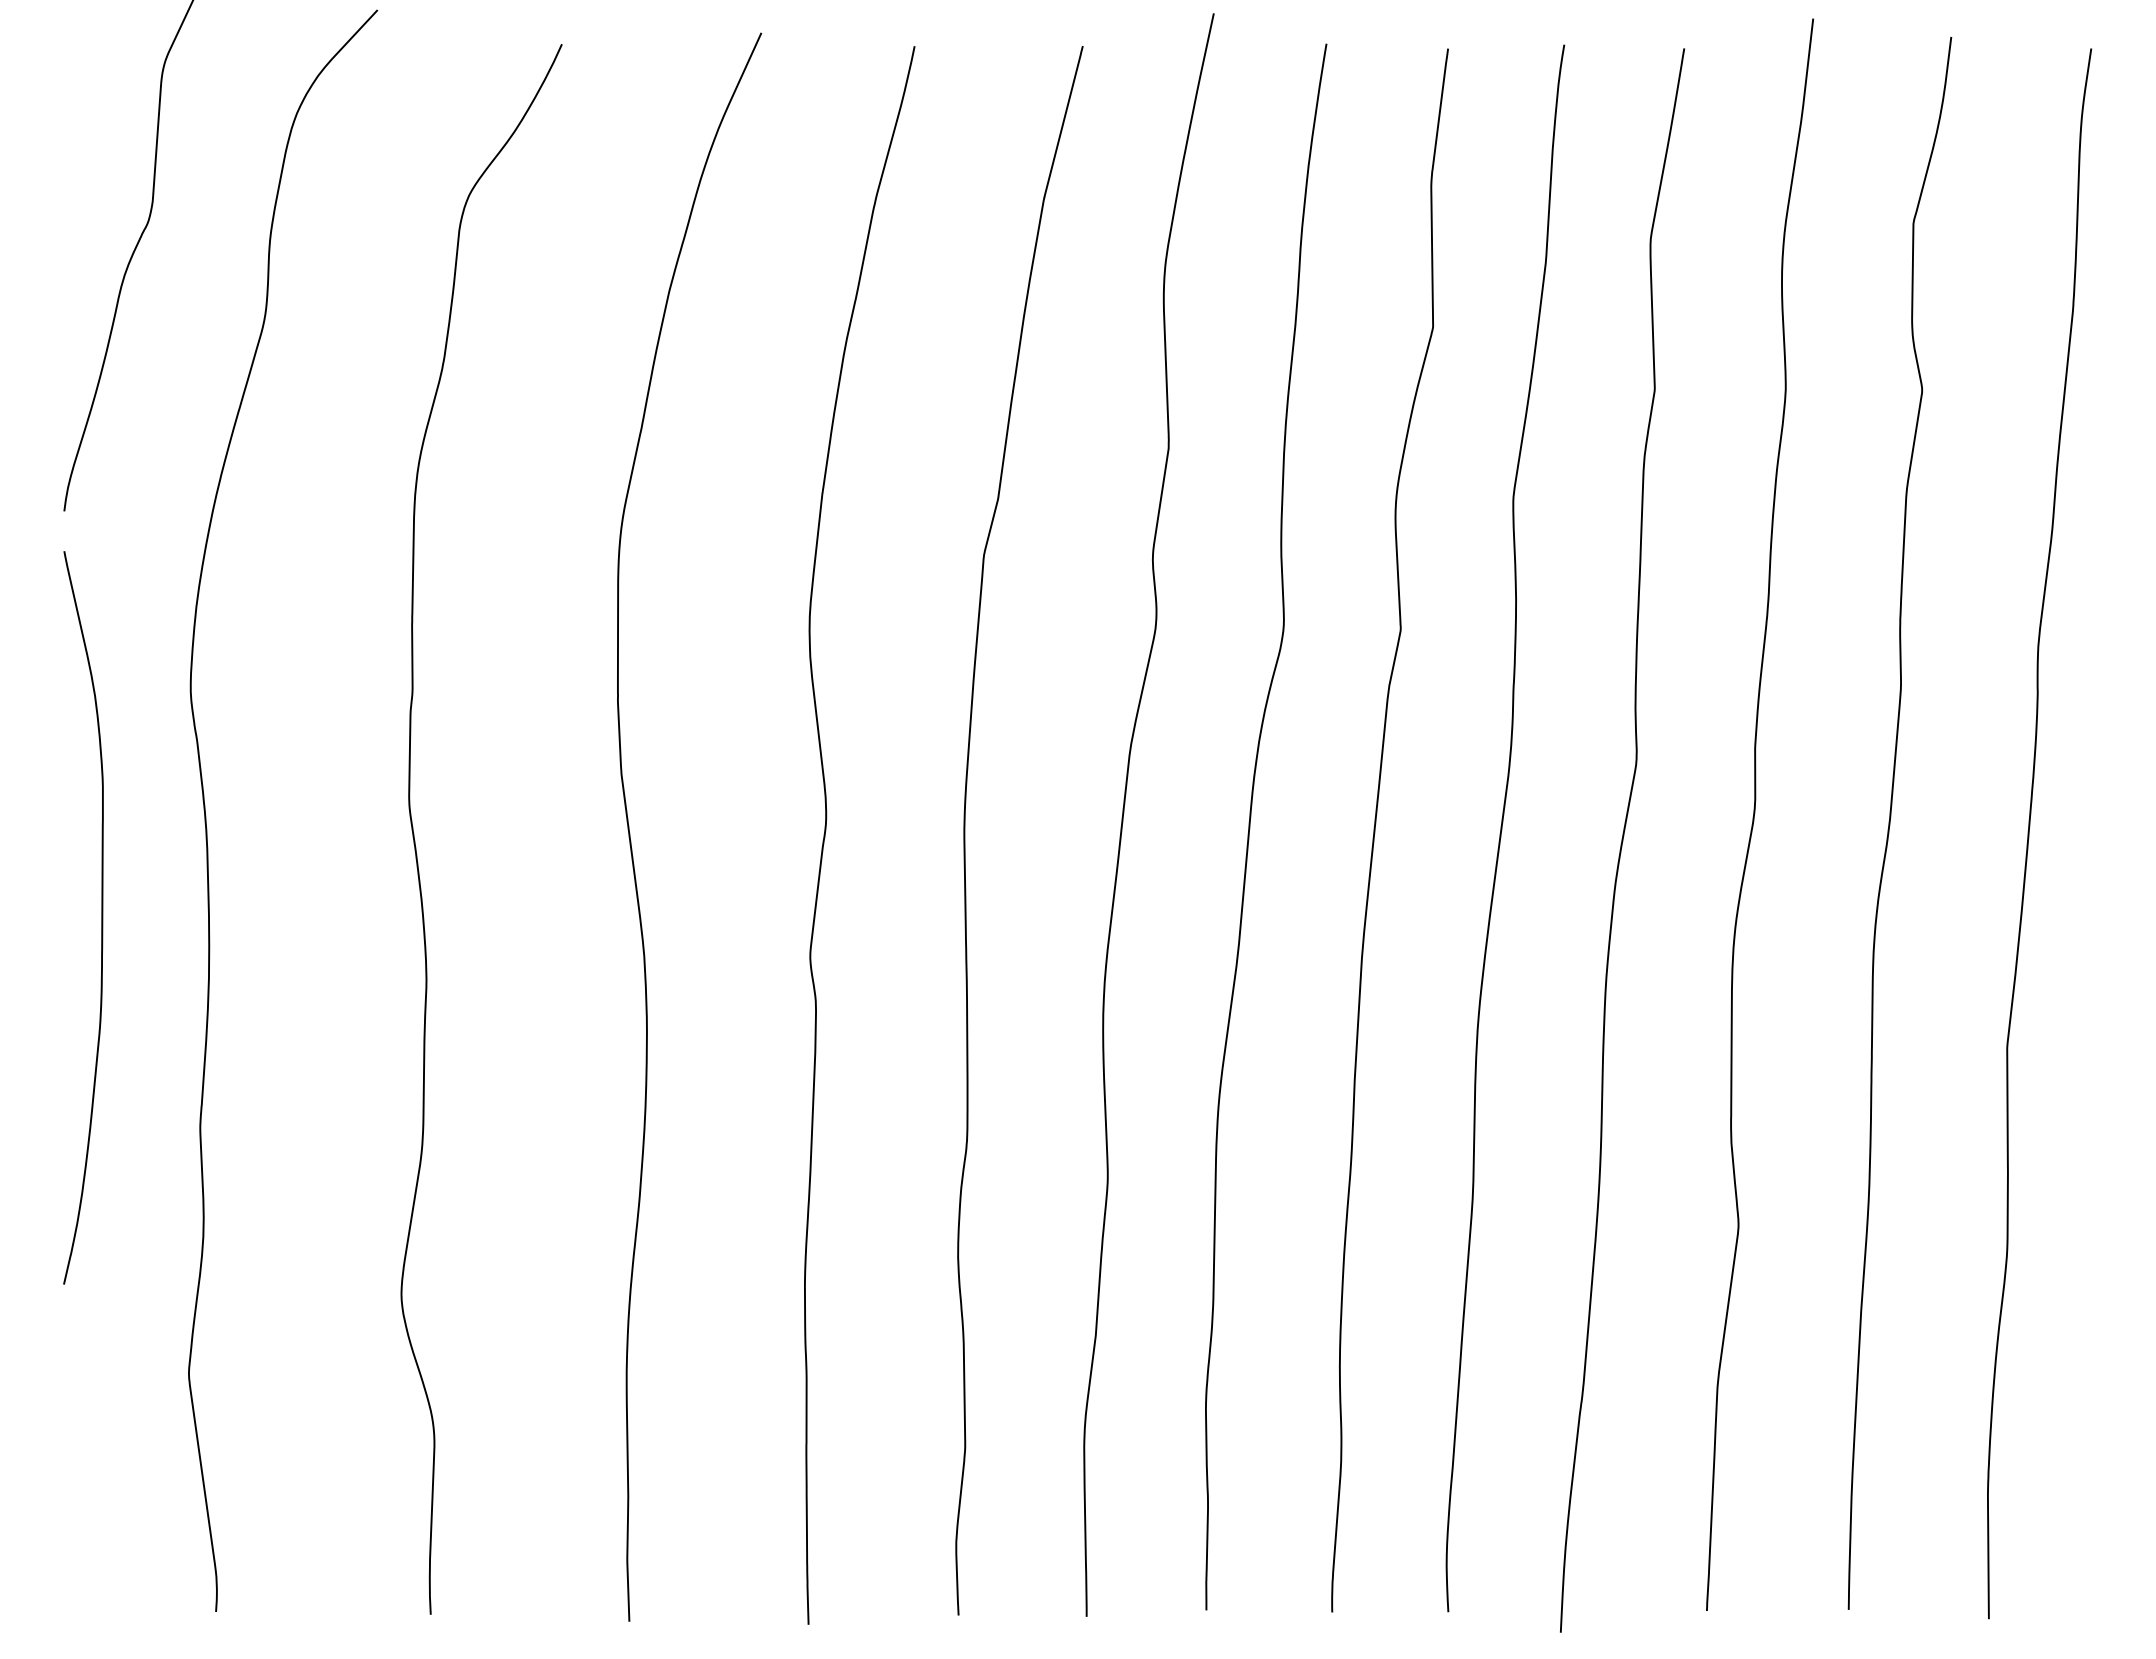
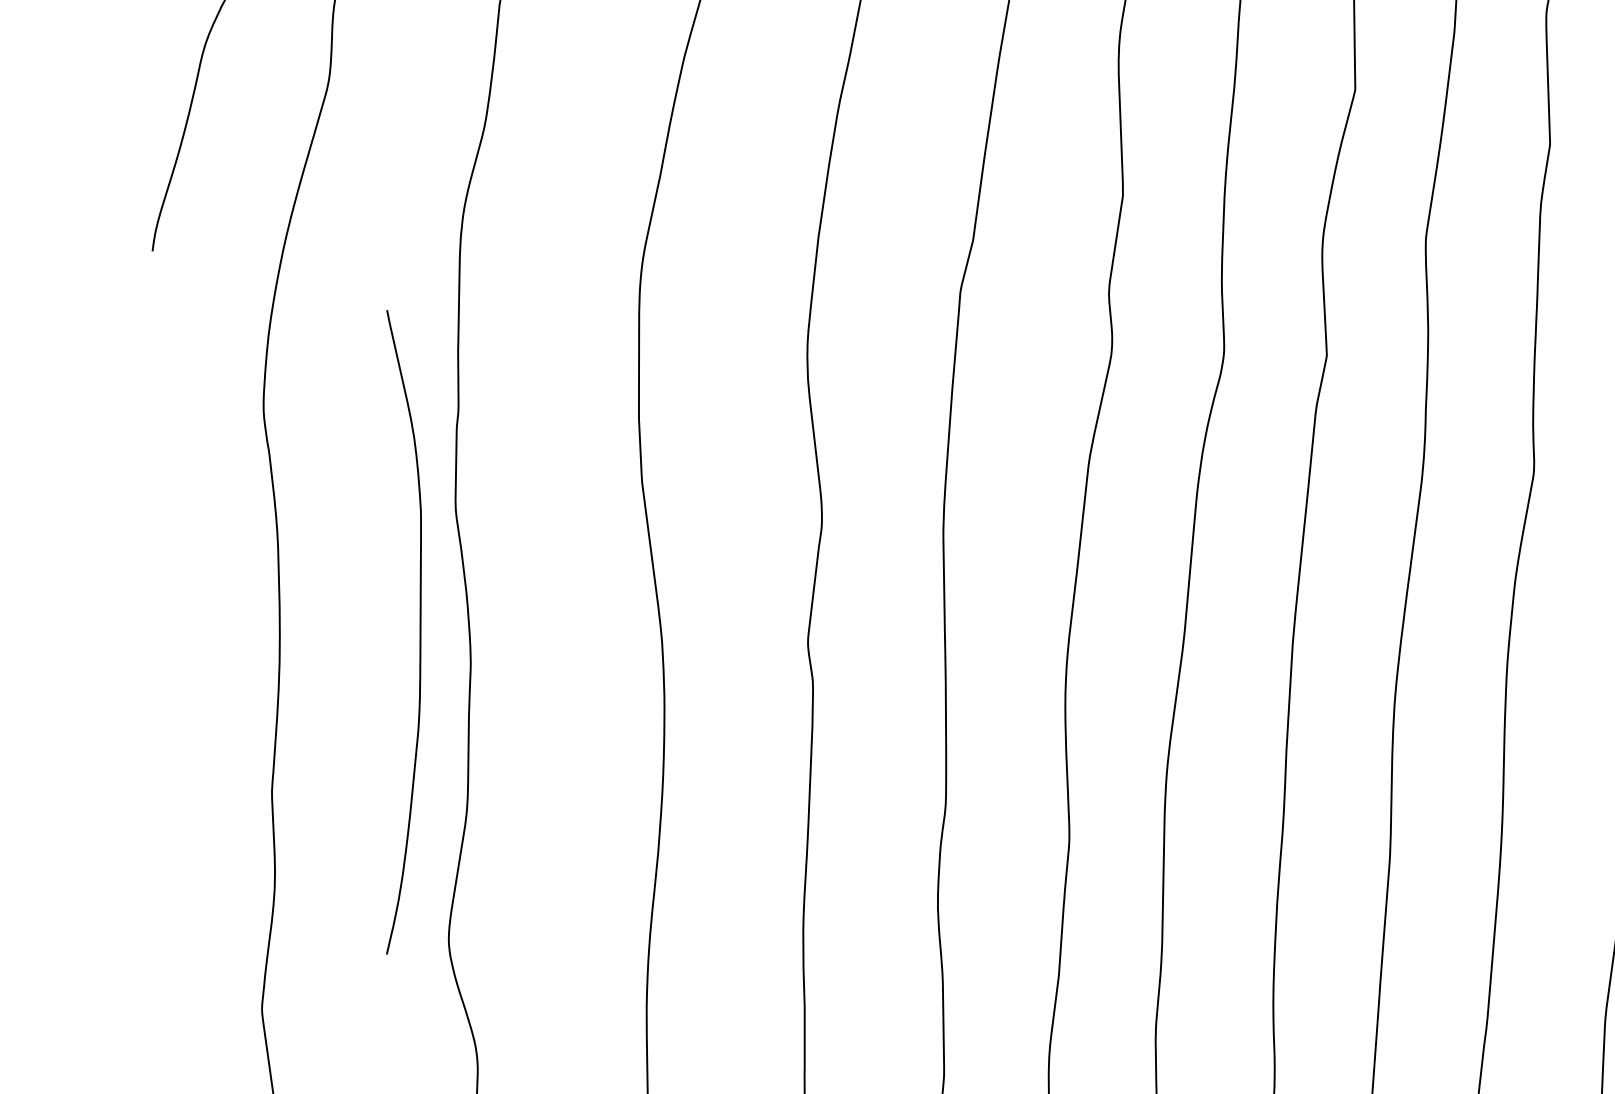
curve: (101, 917) -> (419, 632), moved

